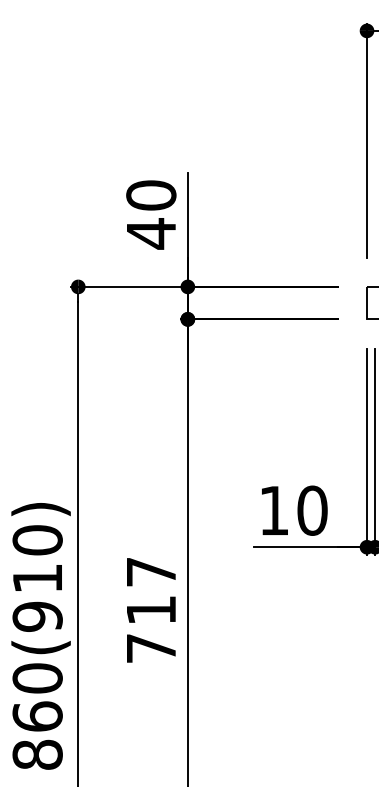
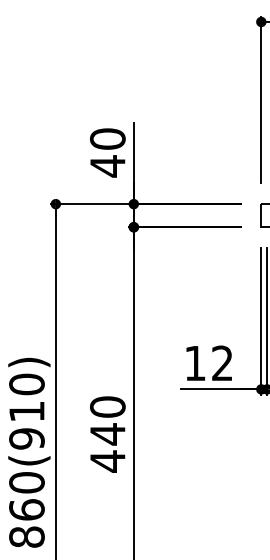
text: (312, 510) -> (222, 363), 10 -> 12
text: (151, 610) -> (107, 434), 717 -> 440

